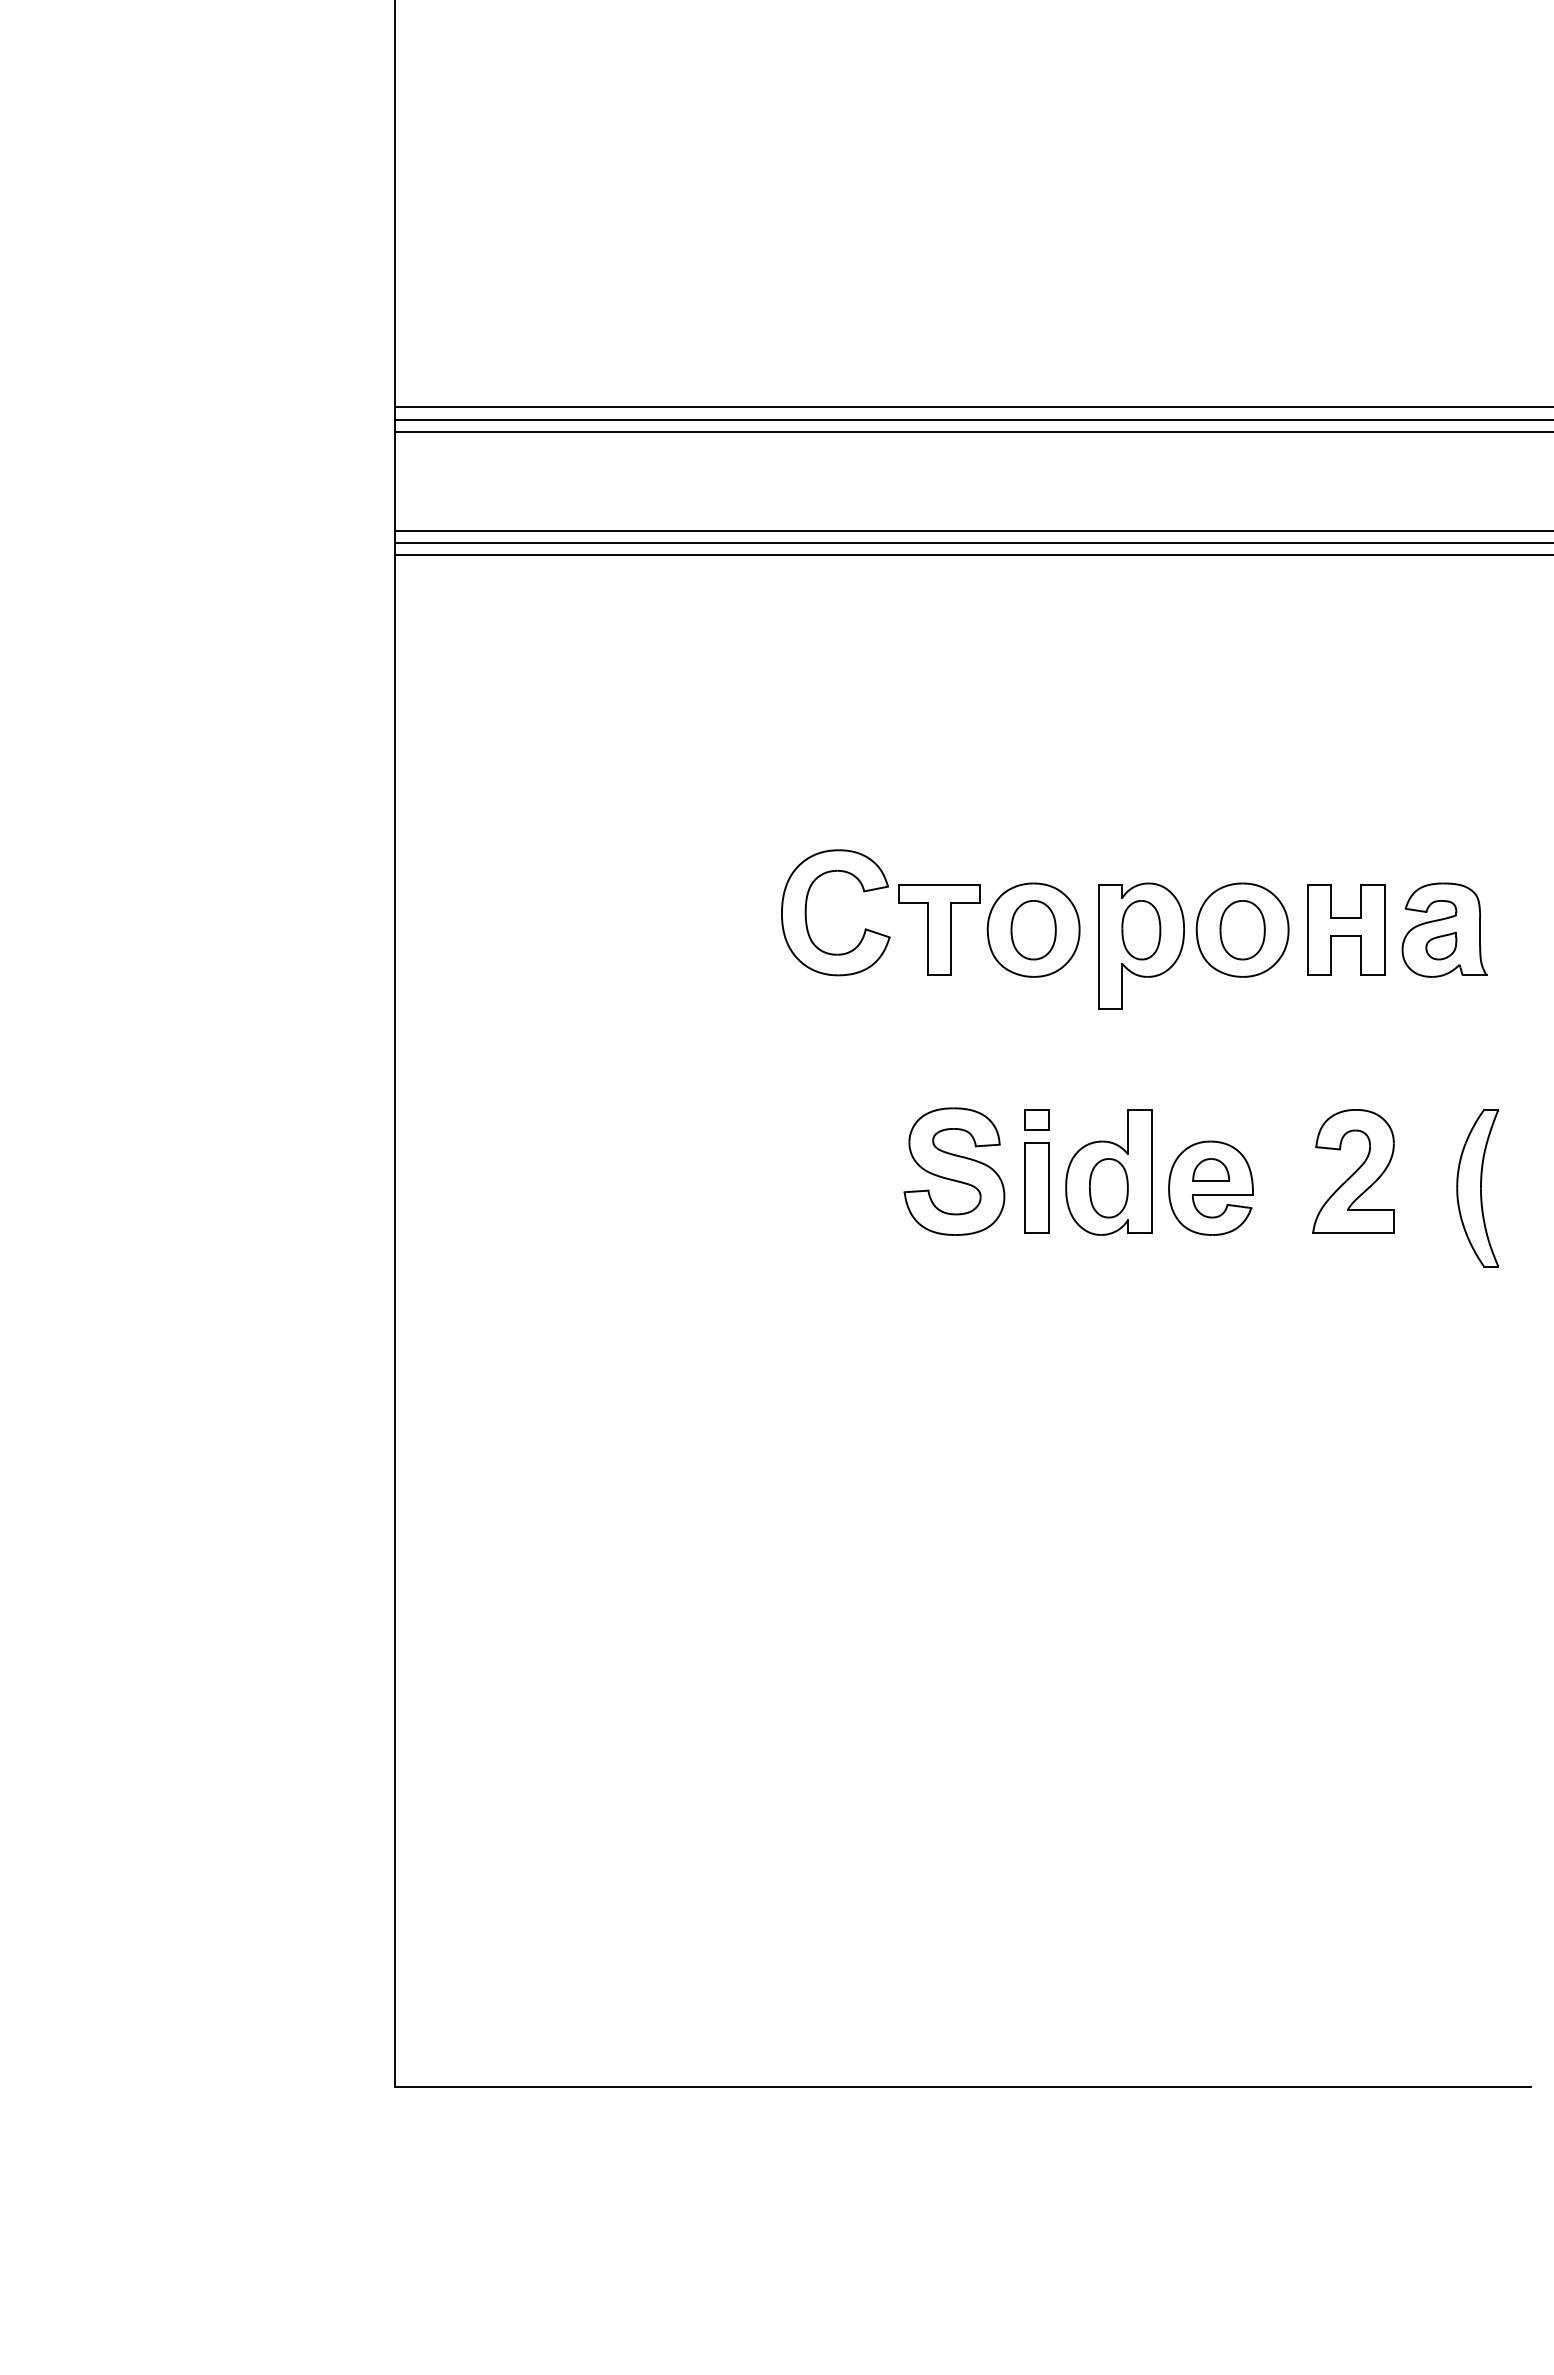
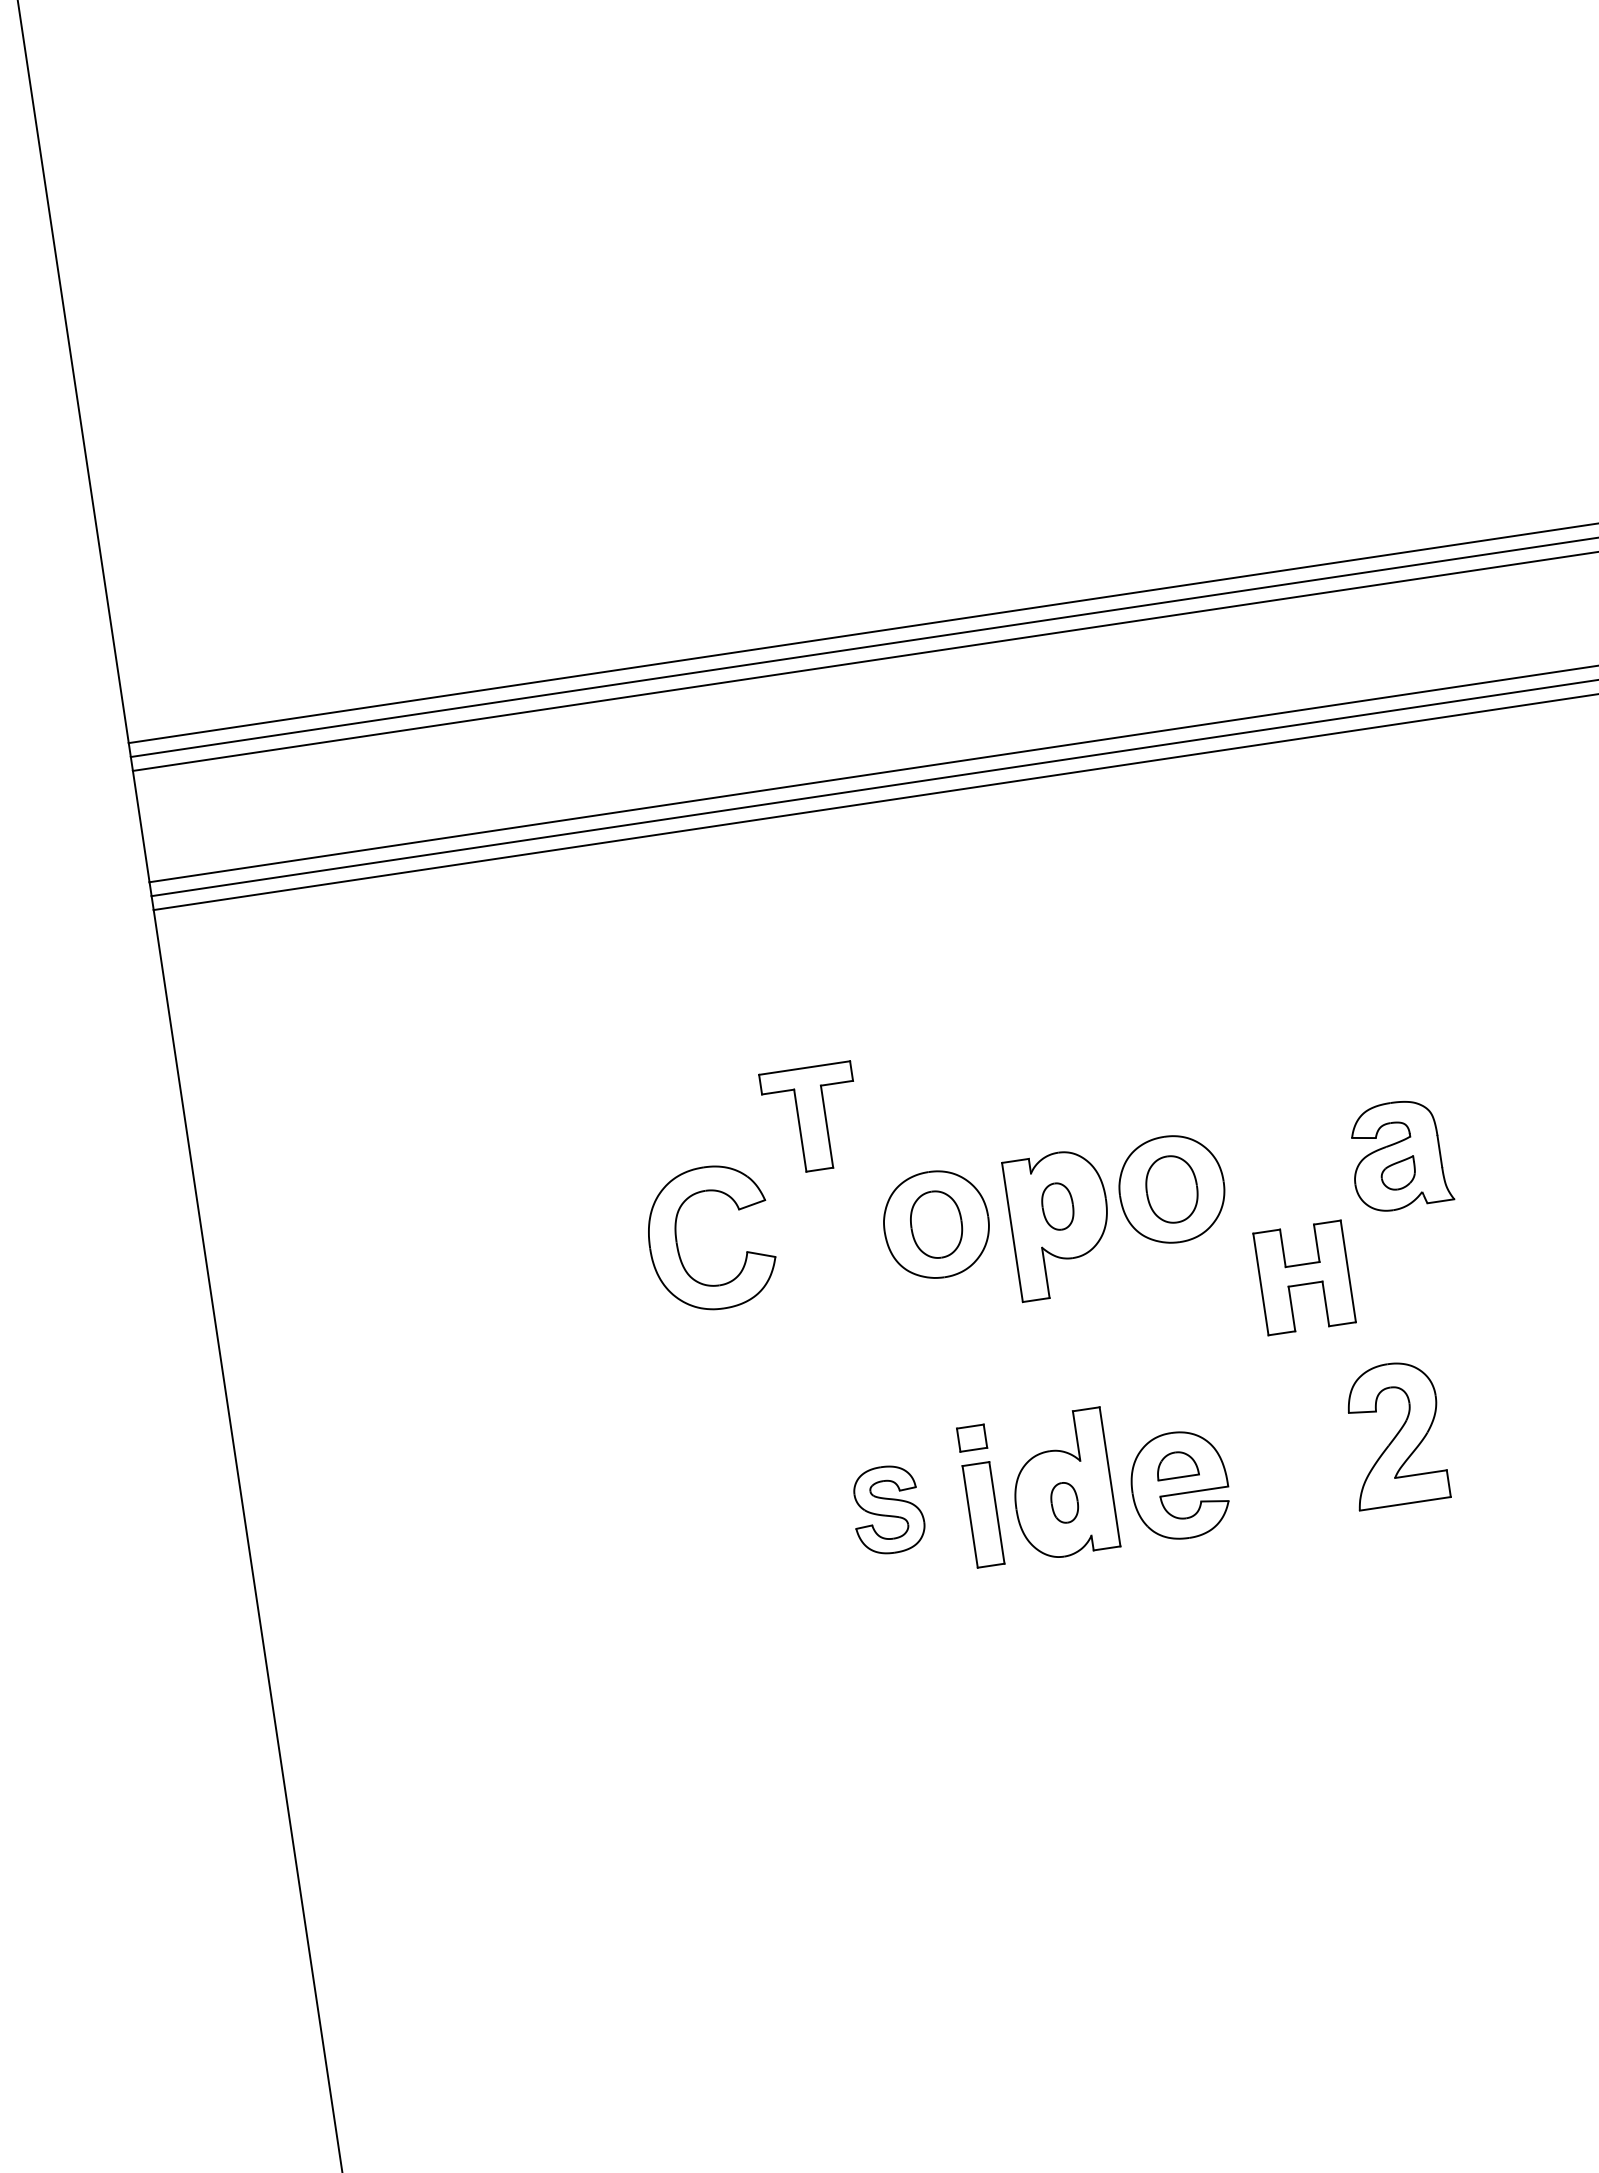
part: (939, 929) -> (812, 1118), moved
part: (1346, 929) -> (1304, 1277), moved
part: (1141, 930) -> (1058, 1206), size x0.7
part: (954, 1171) -> (887, 1509), size x0.6
part: (1353, 1171) -> (1394, 1434), moved
part: (1108, 1188) -> (1064, 1503), size x0.6
part: (1477, 1188) -> (1480, 1440), removed

